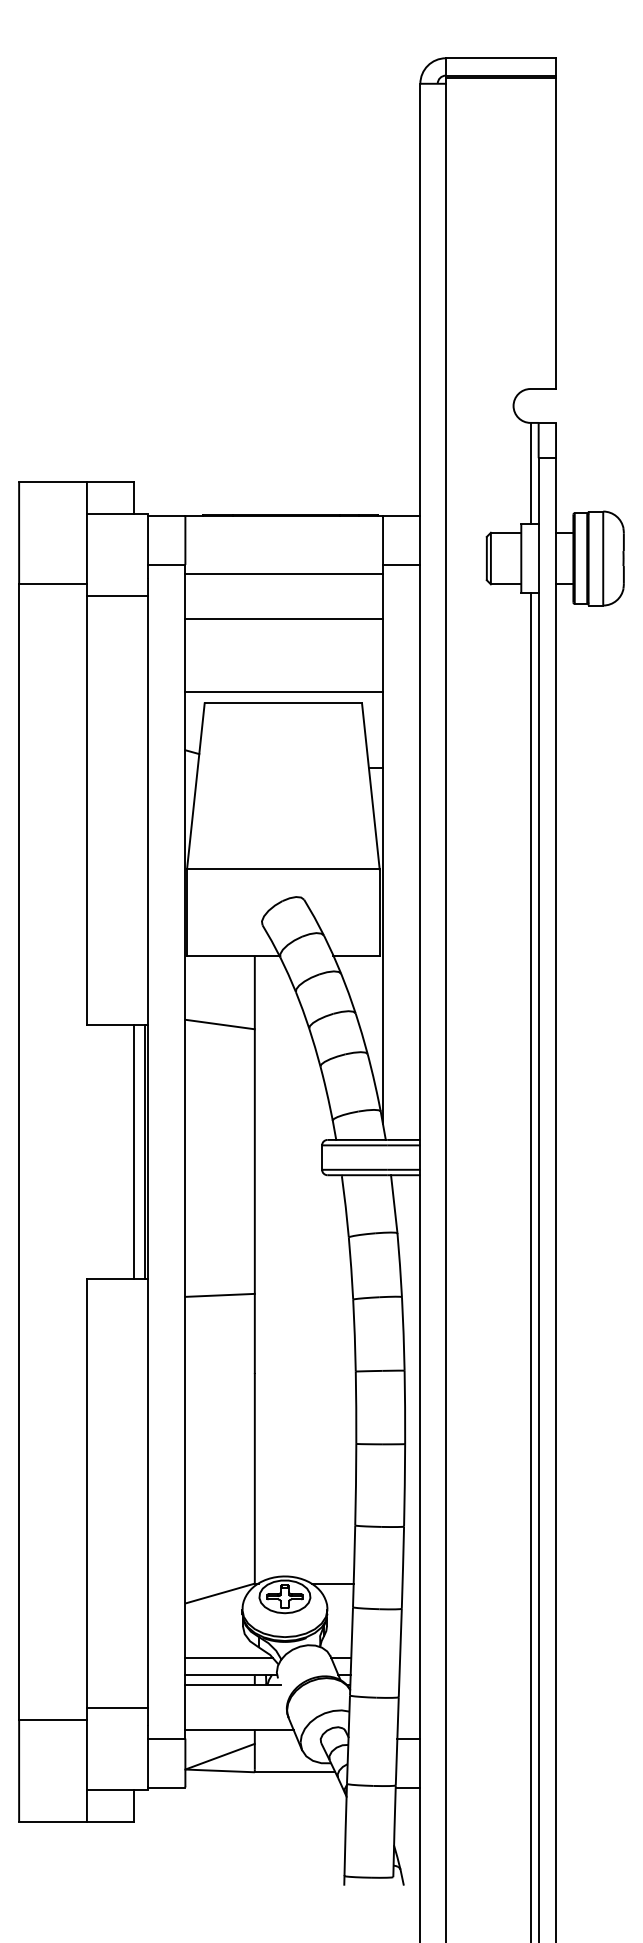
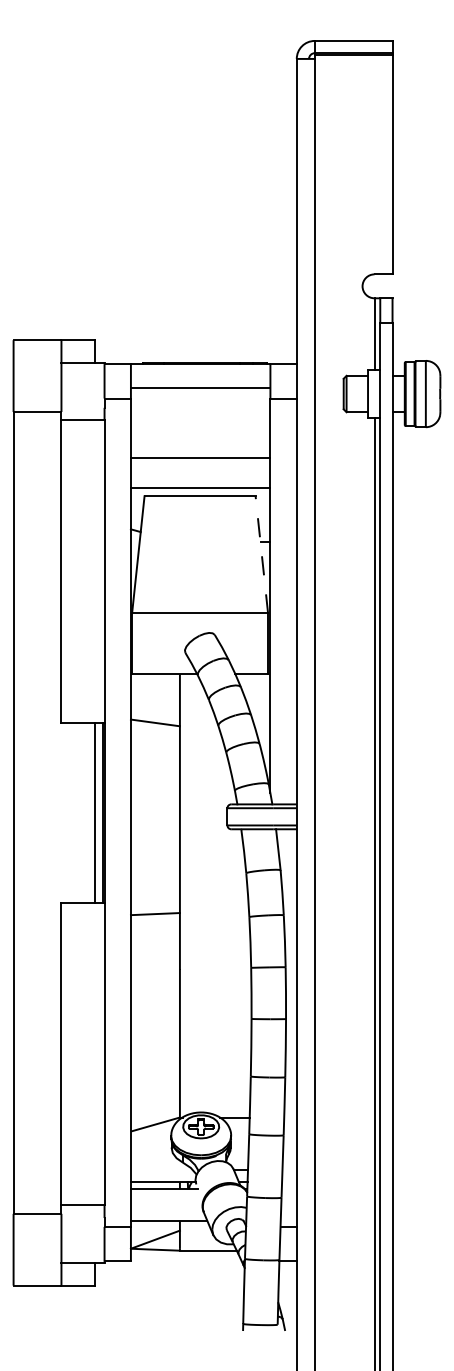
line: (283, 574) -> (200, 388), moved
line: (283, 618) -> (200, 457), moved
line: (370, 785) -> (261, 554), solid -> dashed
line: (229, 1658) -> (162, 1170), removed

